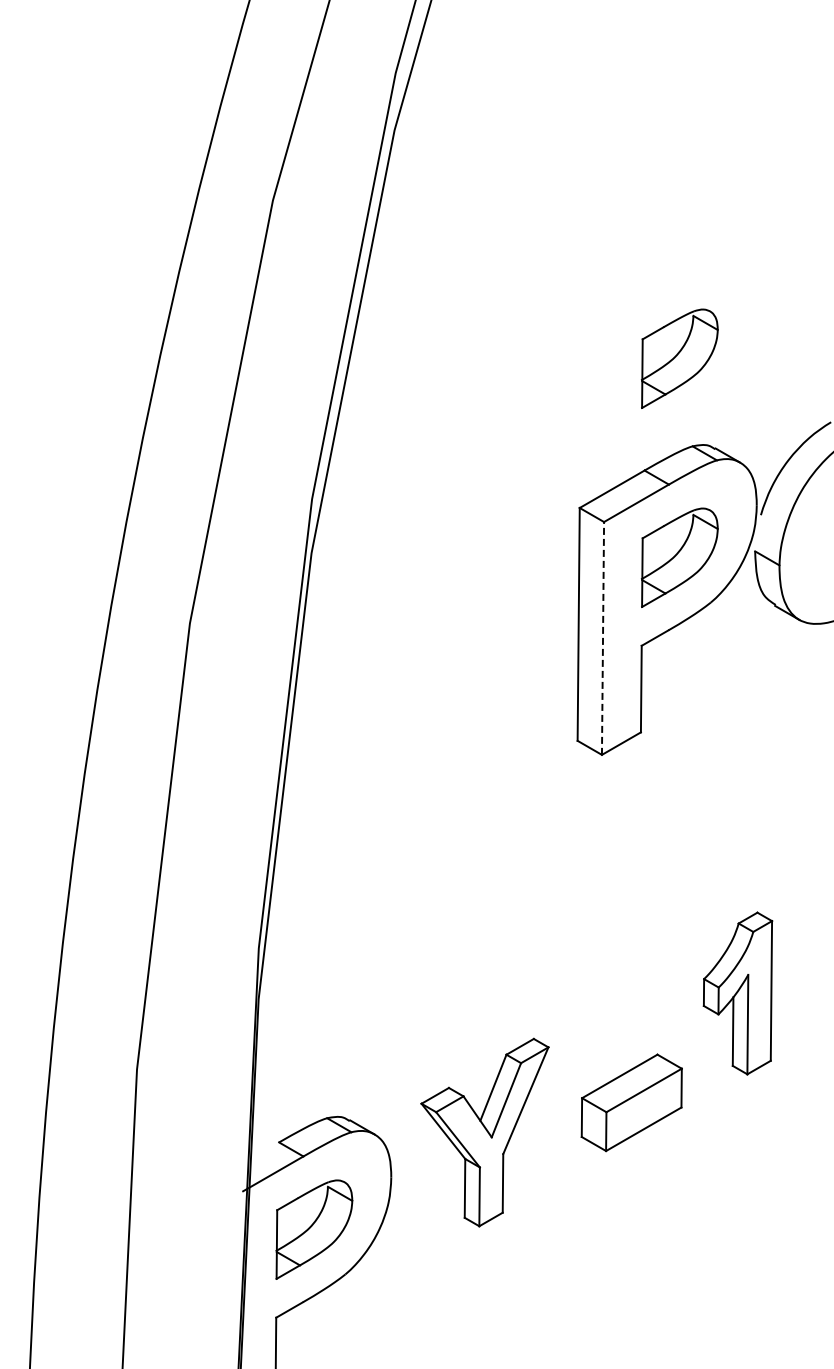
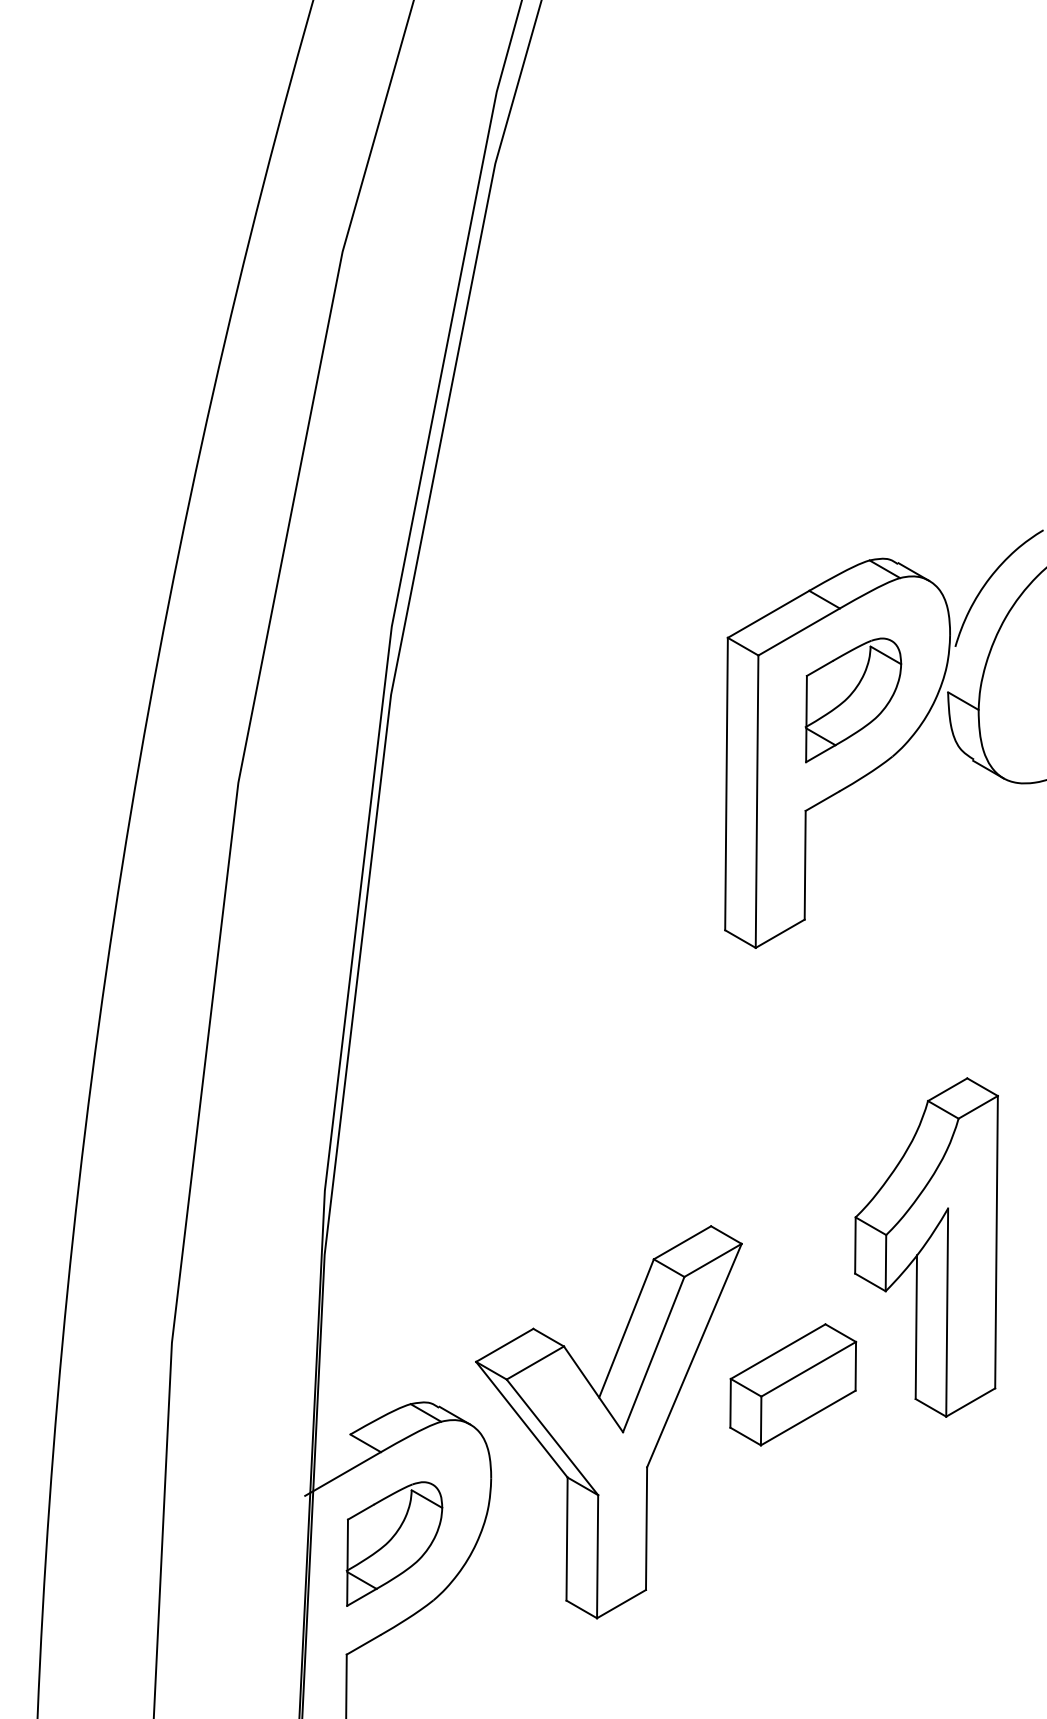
part: (679, 358) -> (853, 450), removed
line: (603, 637) -> (757, 800), dashed -> solid
part: (737, 993) -> (925, 1247), size x1.67
part: (484, 1132) -> (608, 1422), size x1.67

